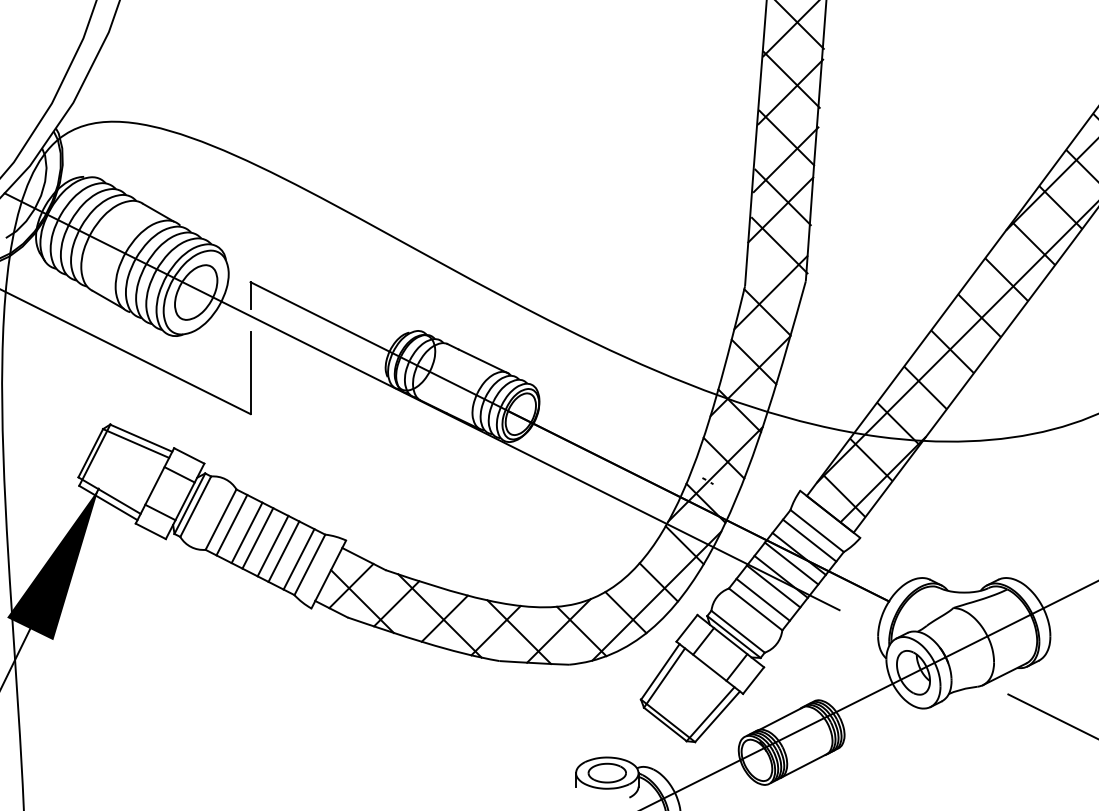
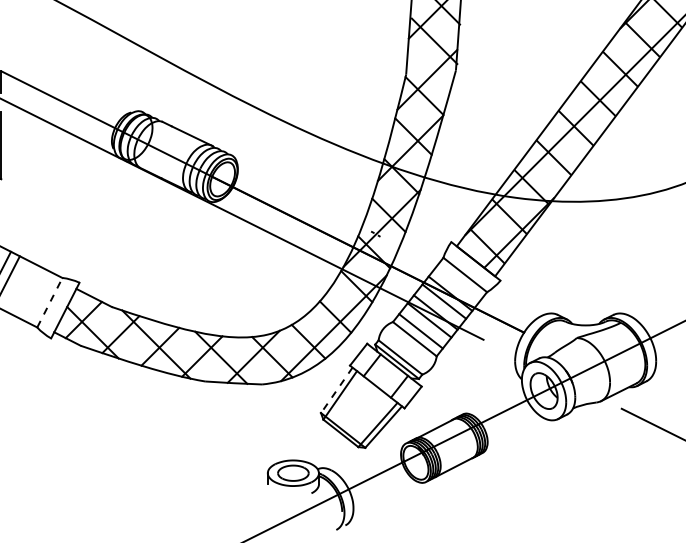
line: (809, 540) -> (458, 282), removed
line: (272, 545) -> (19, 286), removed
line: (283, 551) -> (28, 291), removed
line: (298, 559) -> (40, 298), removed
line: (309, 564) -> (49, 302), solid -> dashed
line: (660, 671) -> (336, 390), solid -> dashed

